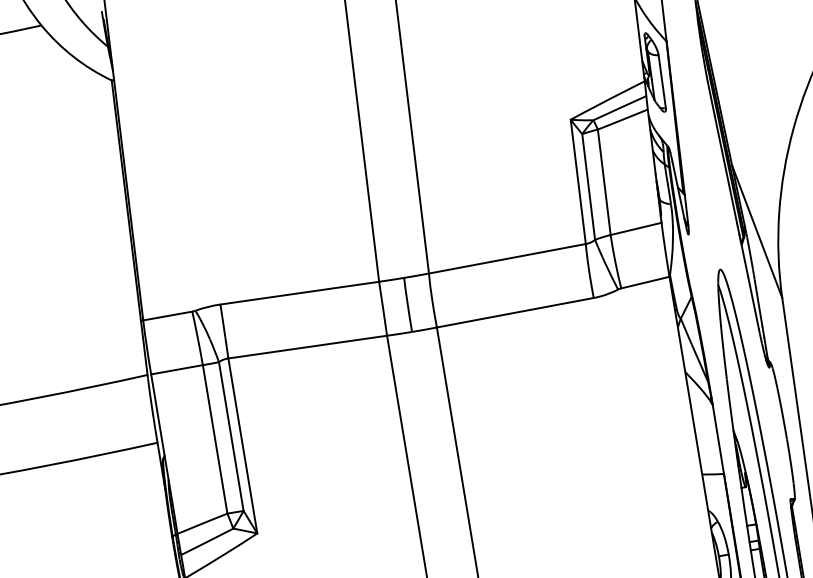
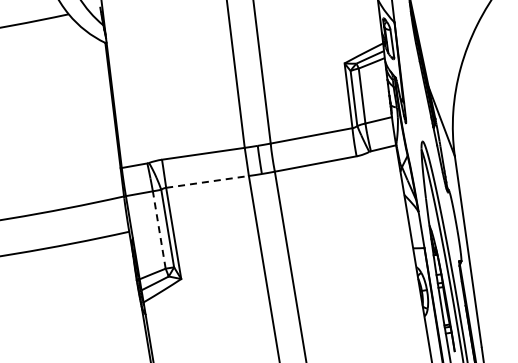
line: (307, 346) -> (207, 181), solid -> dashed
line: (215, 438) -> (159, 229), solid -> dashed

